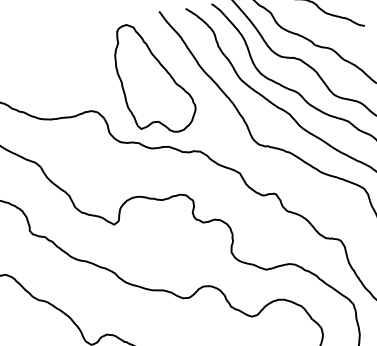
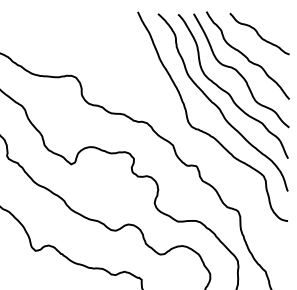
part: (153, 77) -> (123, 60), removed

